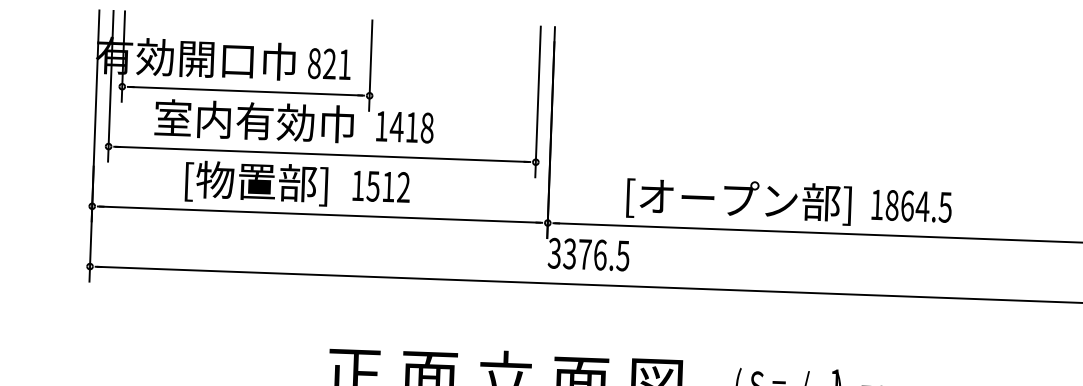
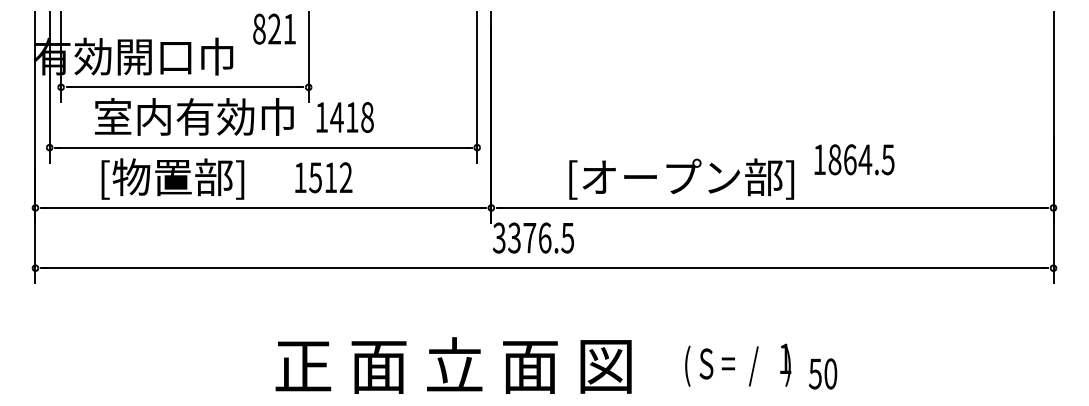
text: (329, 63) -> (274, 28), moved
text: (256, 182) -> (172, 178), moved
text: (911, 205) -> (854, 159), moved

